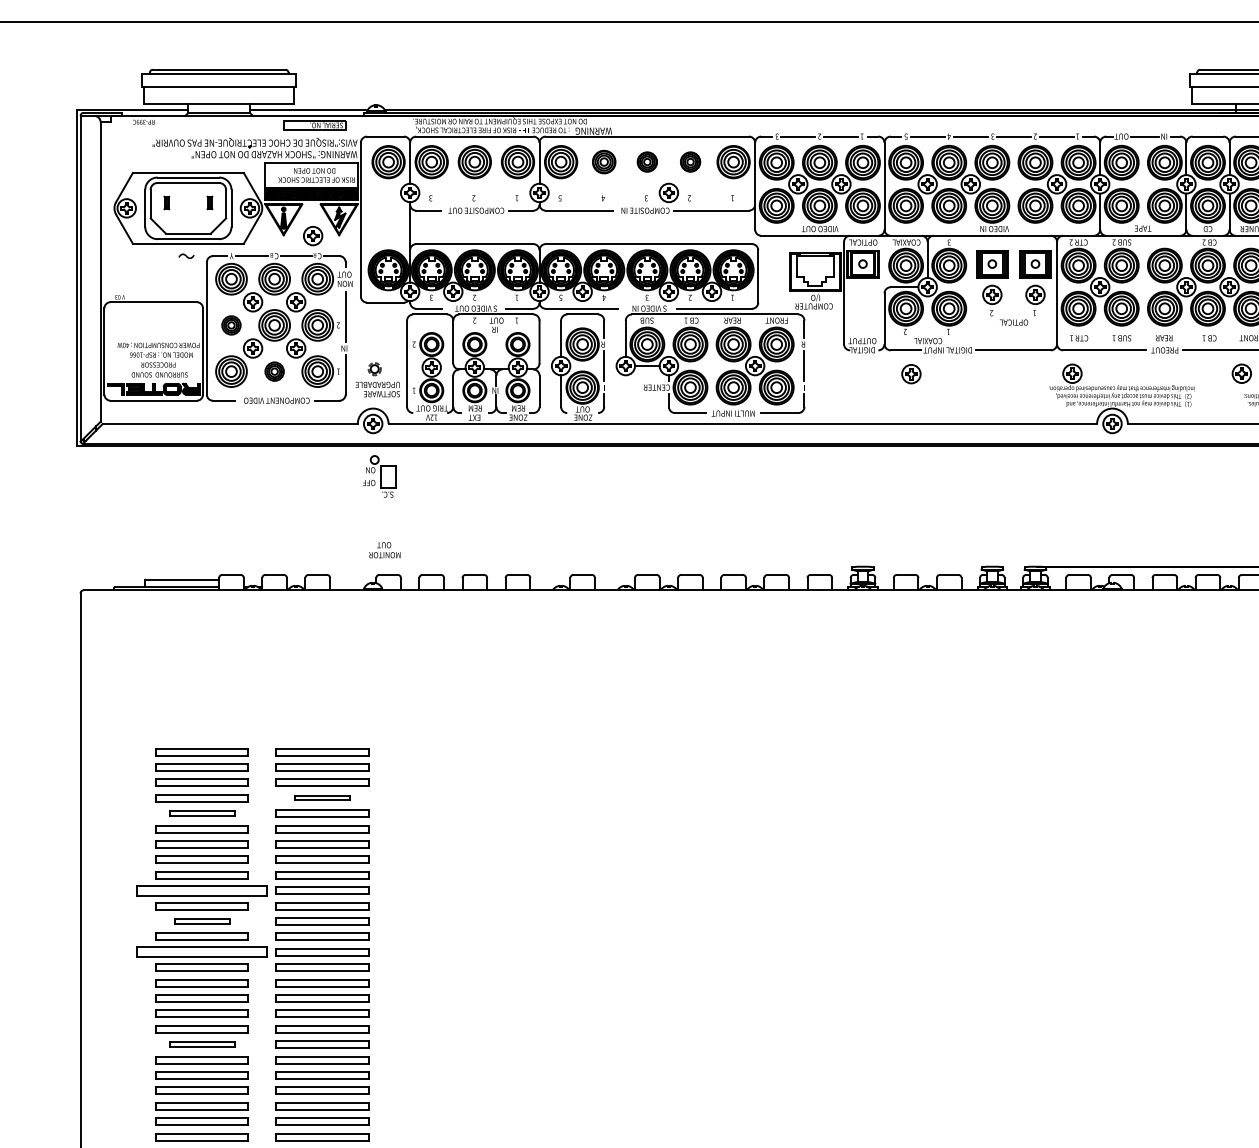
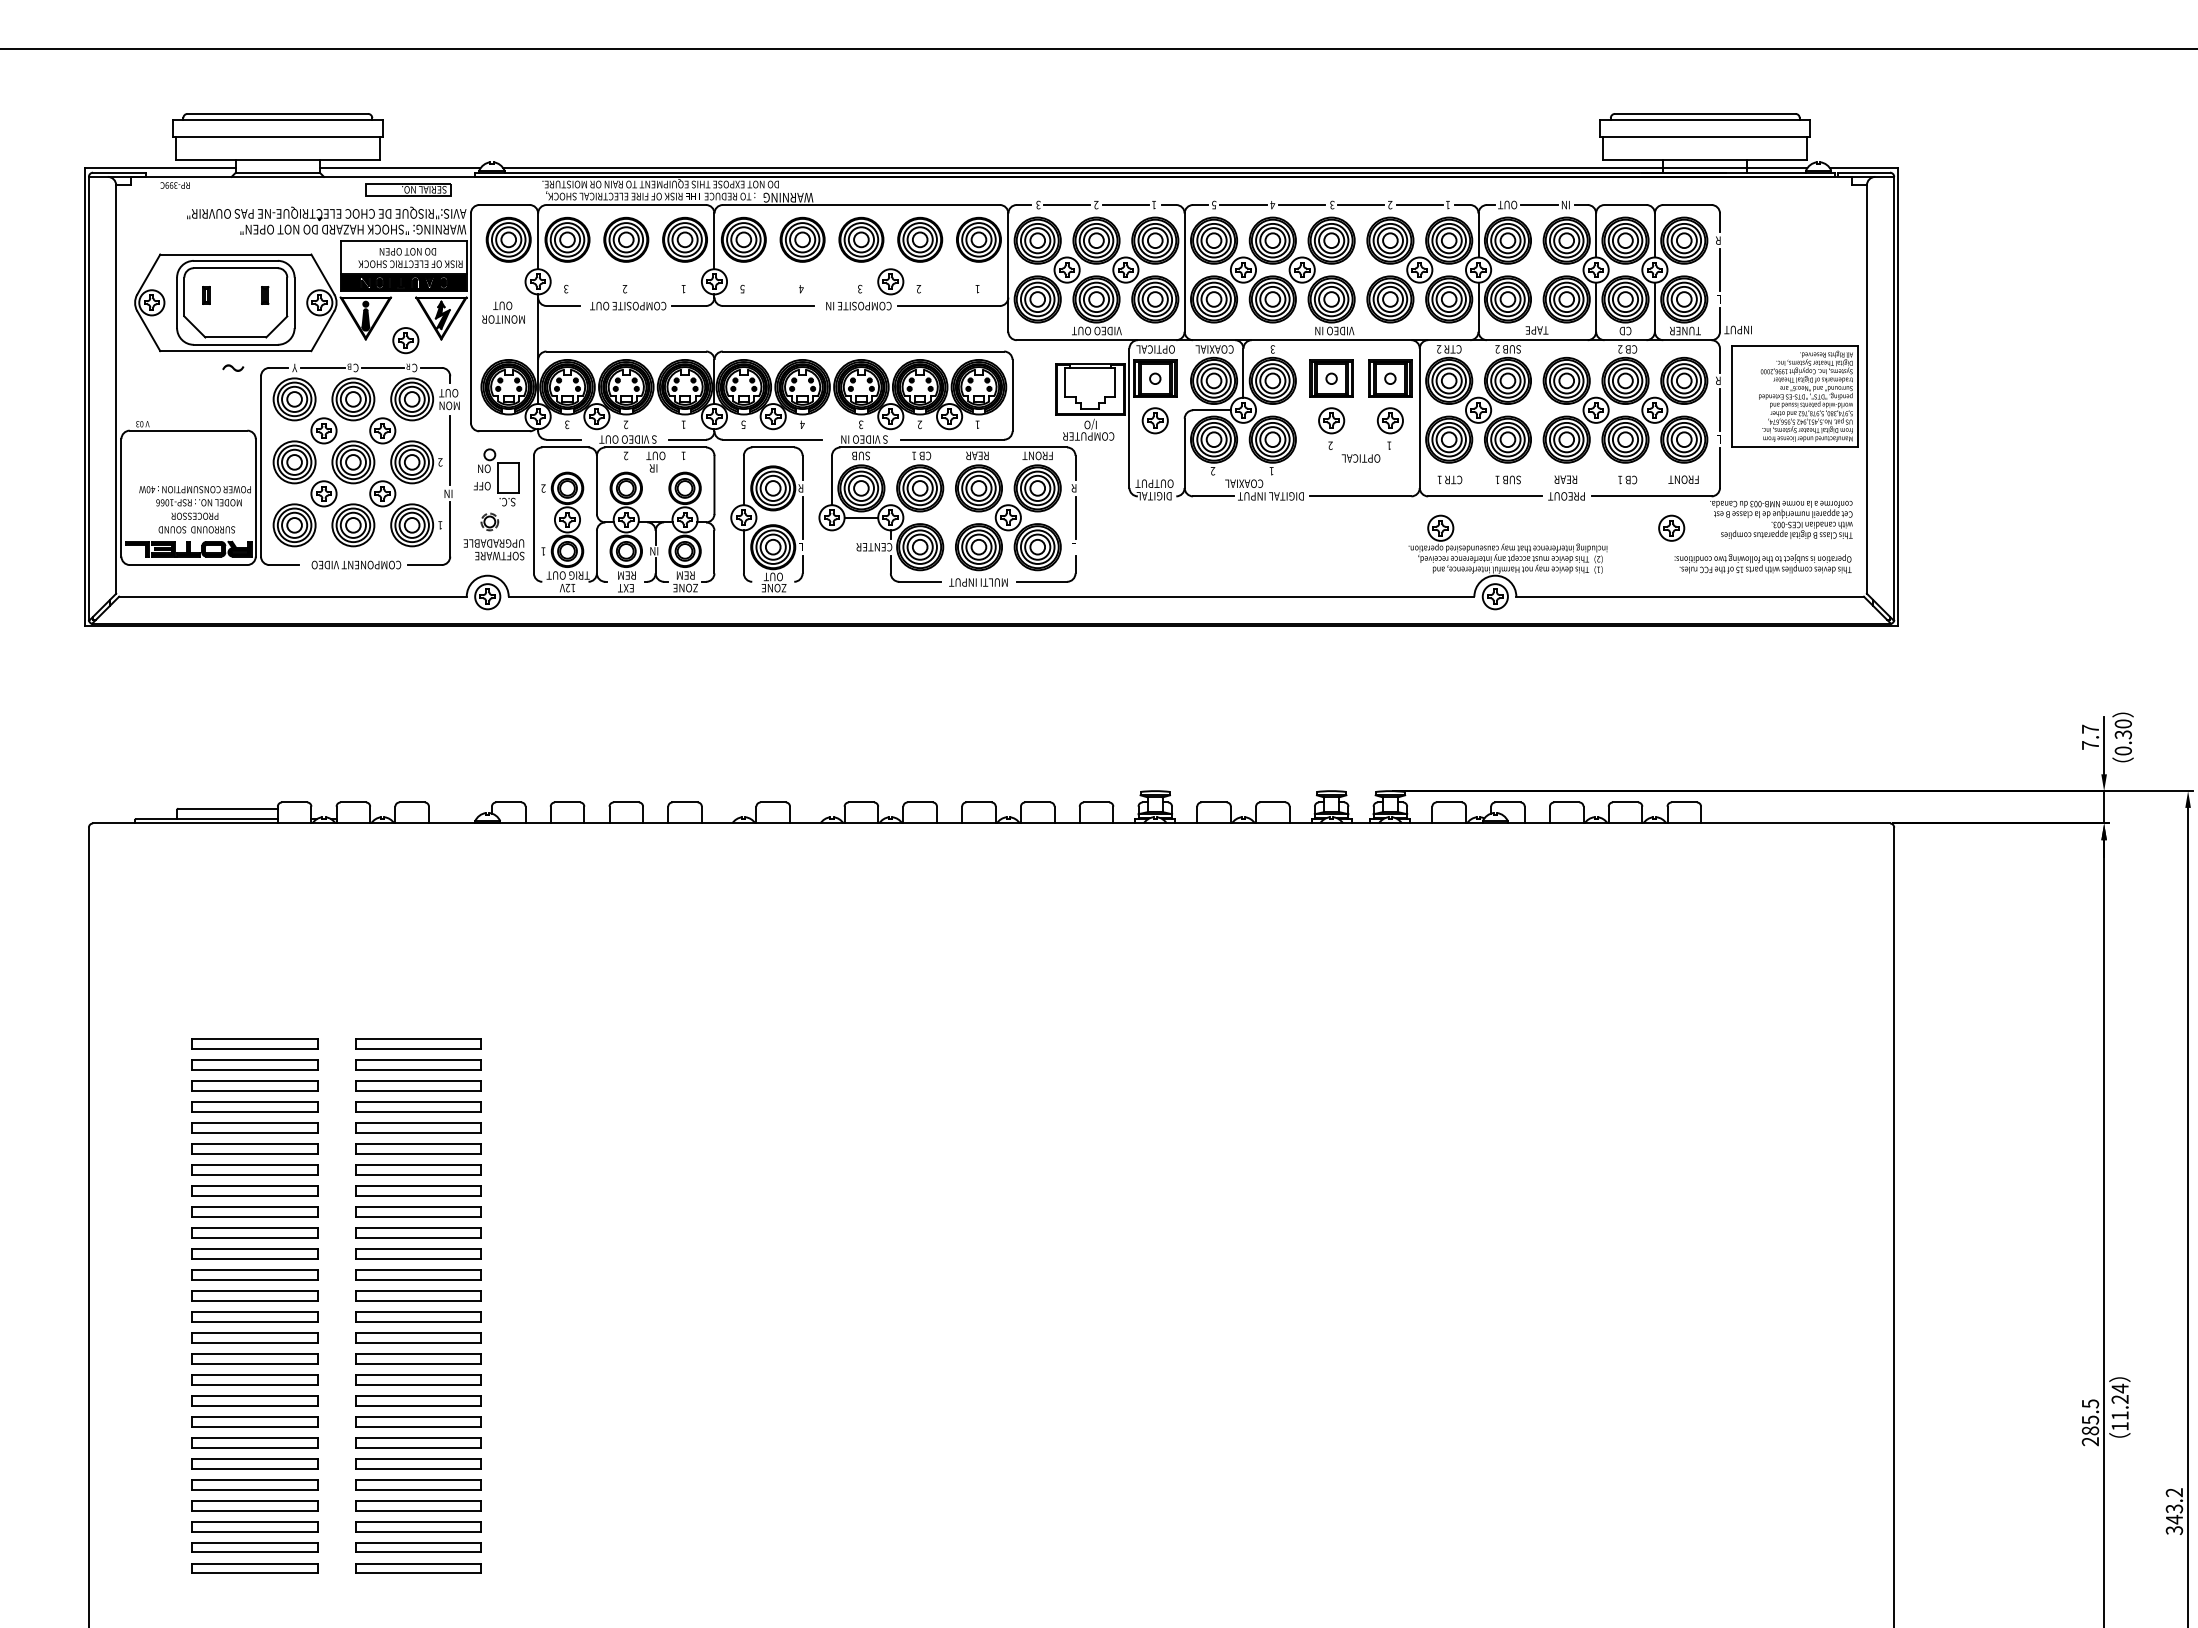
part: (604, 161) -> (802, 239), size x1.43
part: (647, 161) -> (861, 239), size x1.67
part: (690, 161) -> (920, 239), size x1.67
part: (231, 325) -> (294, 462), size x1.67
part: (274, 371) -> (353, 525), size x1.67
part: (910, 373) -> (1154, 420), moved
part: (379, 476) -> (496, 477), moved
text: (384, 550) -> (503, 312), moved
part: (322, 798) -> (418, 1106), size x1.67
part: (202, 813) -> (254, 1127), size x1.43
part: (202, 890) -> (254, 1232), size x0.71
part: (202, 921) -> (254, 1274), size x1.67
part: (202, 952) -> (254, 1316), size x0.71
part: (202, 1044) -> (254, 1442), size x1.43

